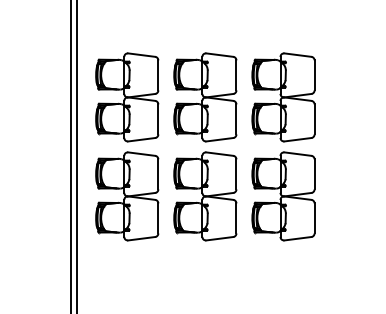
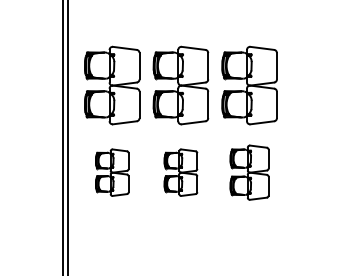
part: (127, 196) -> (112, 172), size x0.6
part: (205, 196) -> (180, 172), size x0.6
part: (283, 196) -> (249, 172), size x0.7

